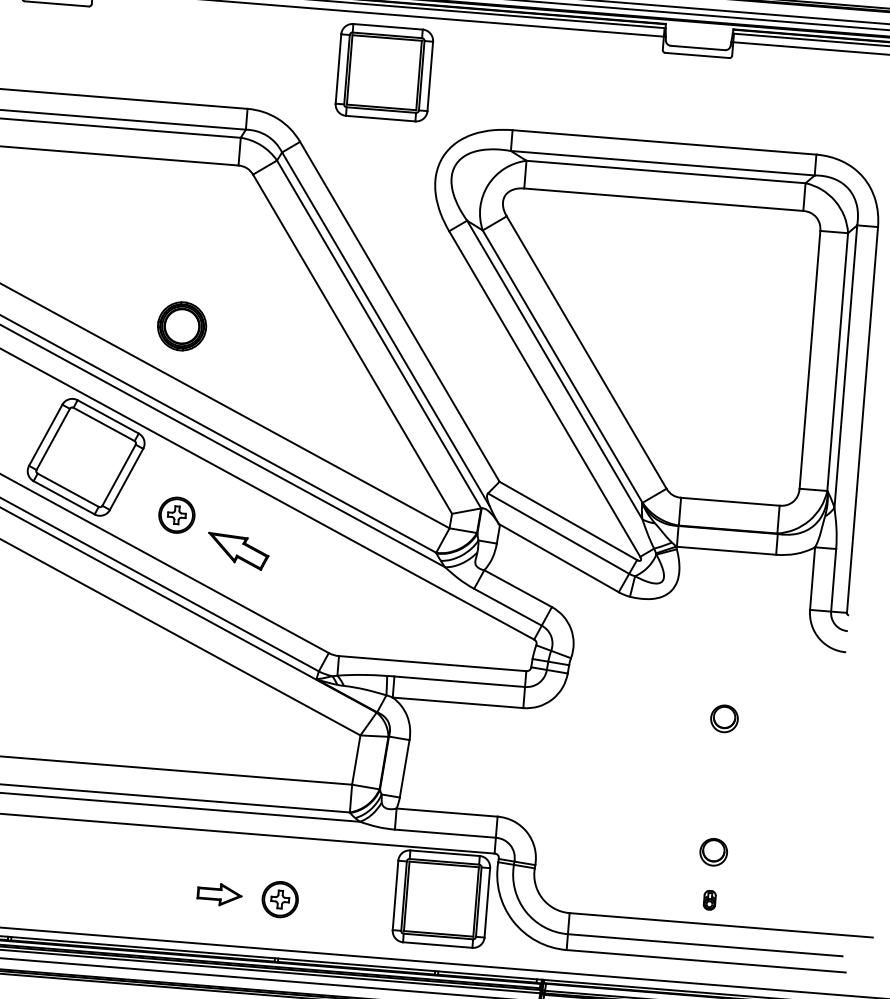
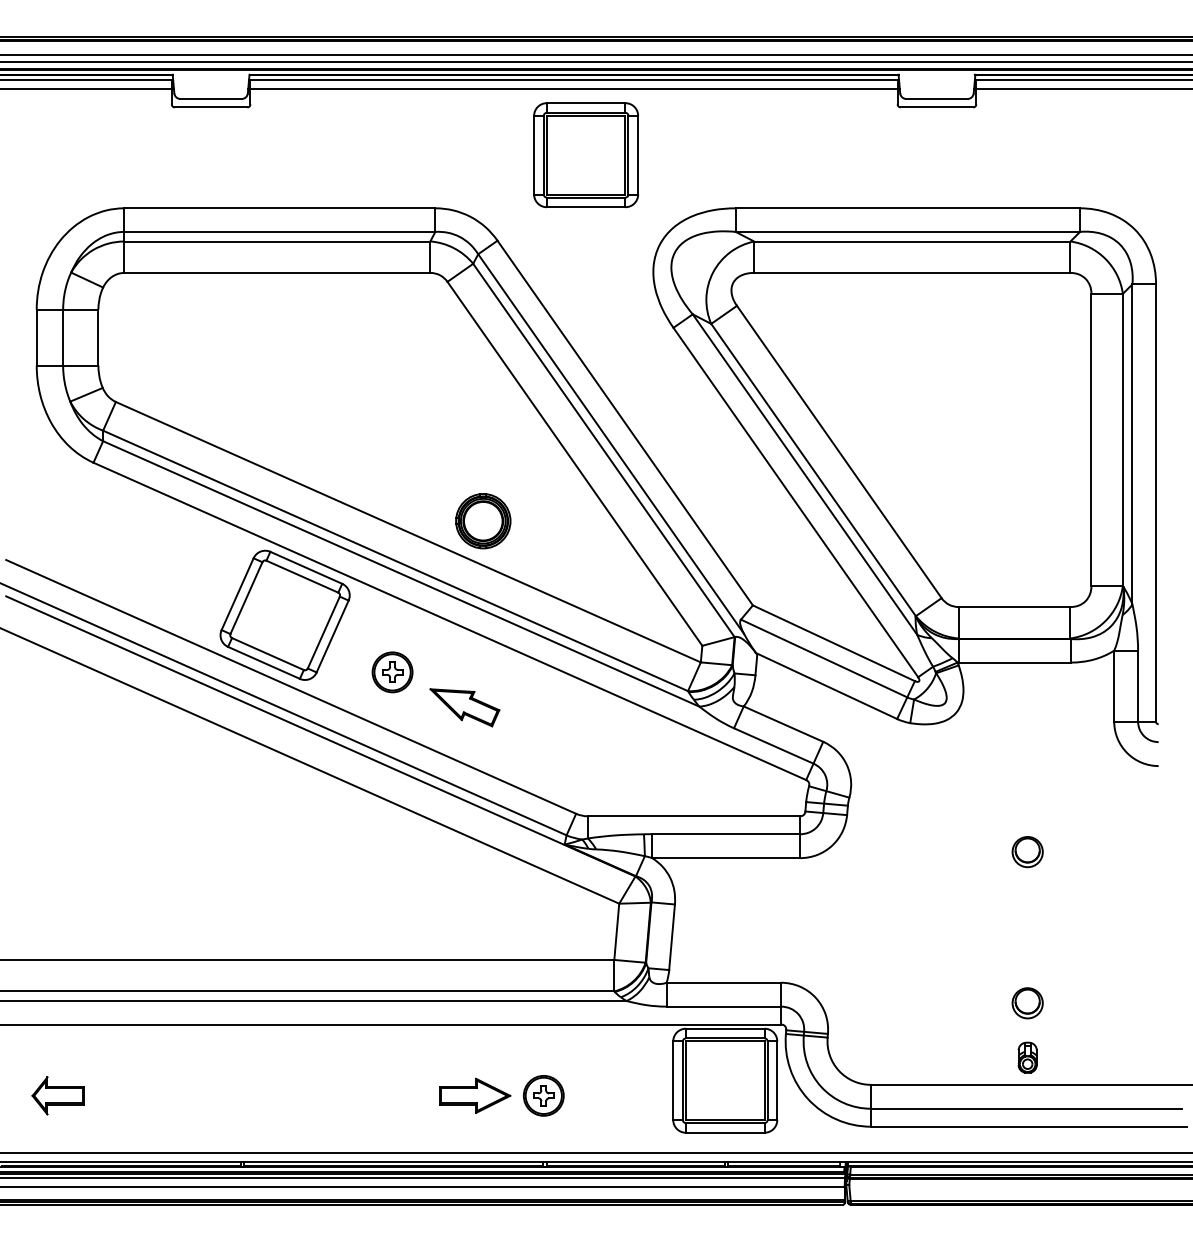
part: (182, 326) -> (483, 521), moved
part: (220, 894) -> (475, 1095), size x1.43
part: (709, 900) -> (1027, 1057), size x1.43

